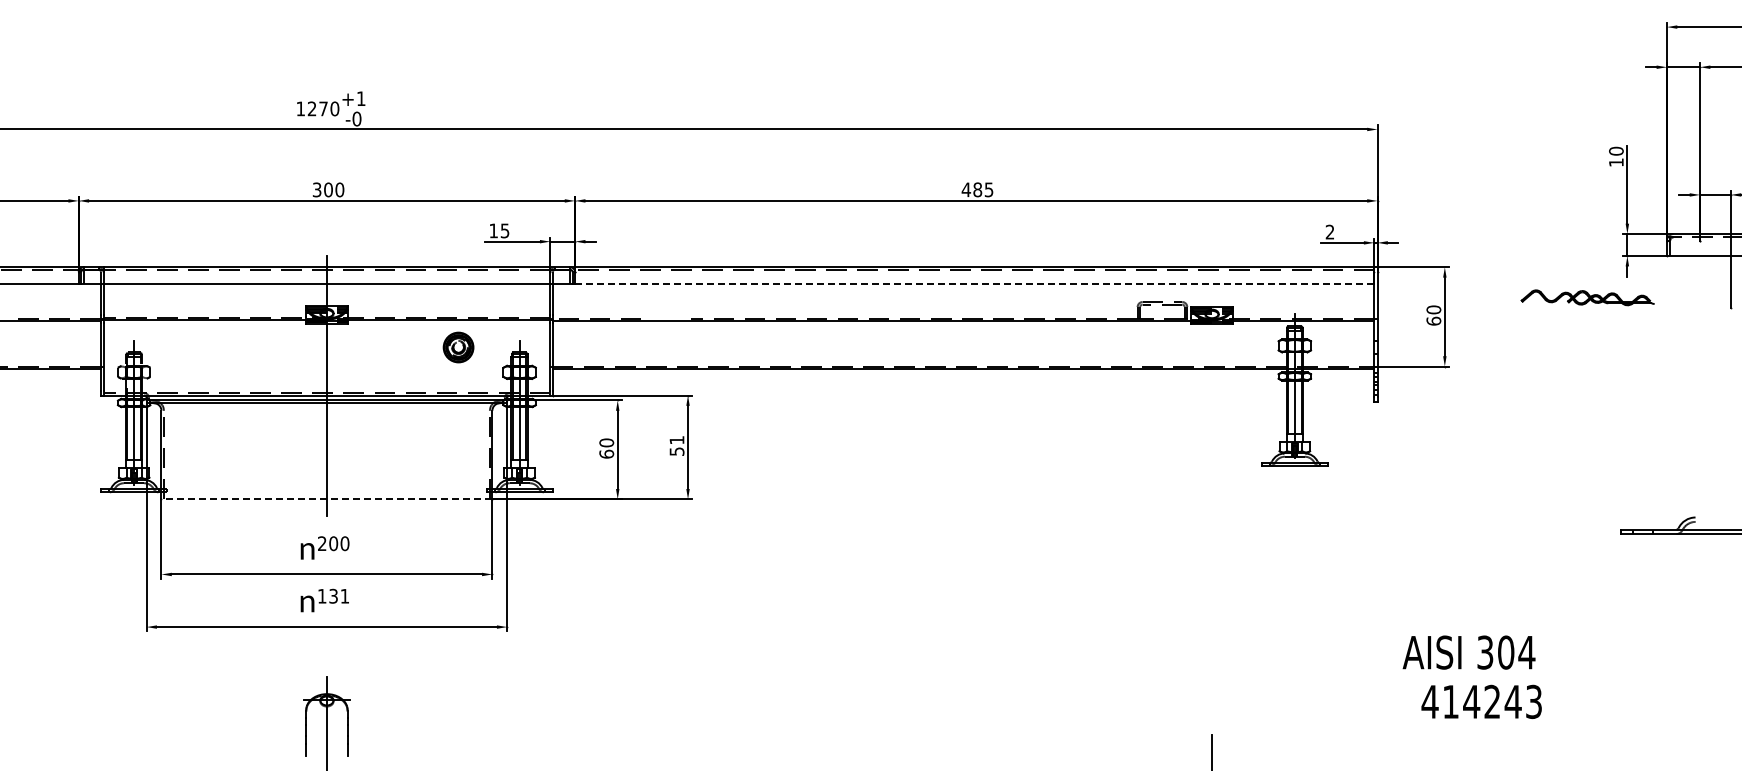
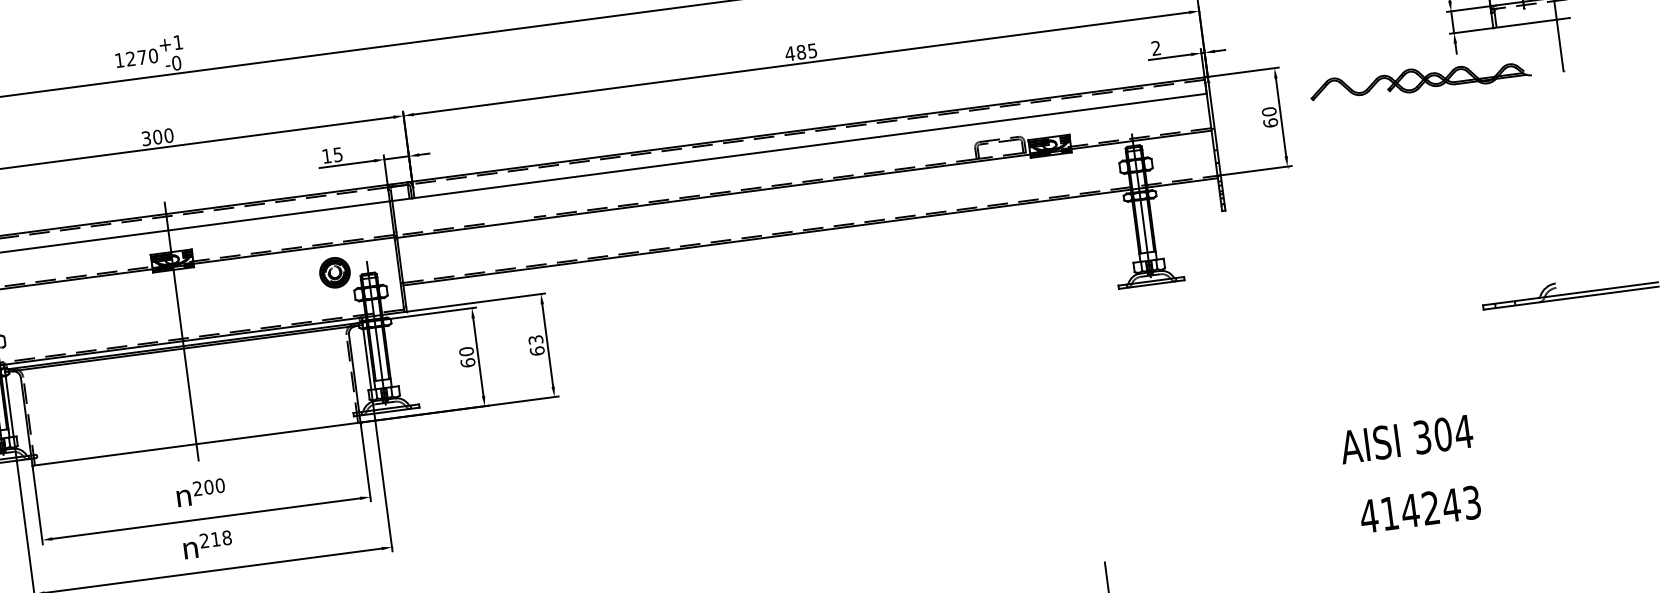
line: (974, 283) -> (810, 145), dashed -> solid
part: (1587, 297) -> (1419, 79), size x1.67
part: (458, 347) -> (334, 272), moved
text: (676, 445) -> (536, 345), 51 -> 63
line: (326, 499) -> (196, 444), dashed -> solid
text: (333, 595) -> (215, 538), 131 -> 218
text: (1468, 652) -> (1405, 439), moved
text: (1481, 701) -> (1420, 509), moved

